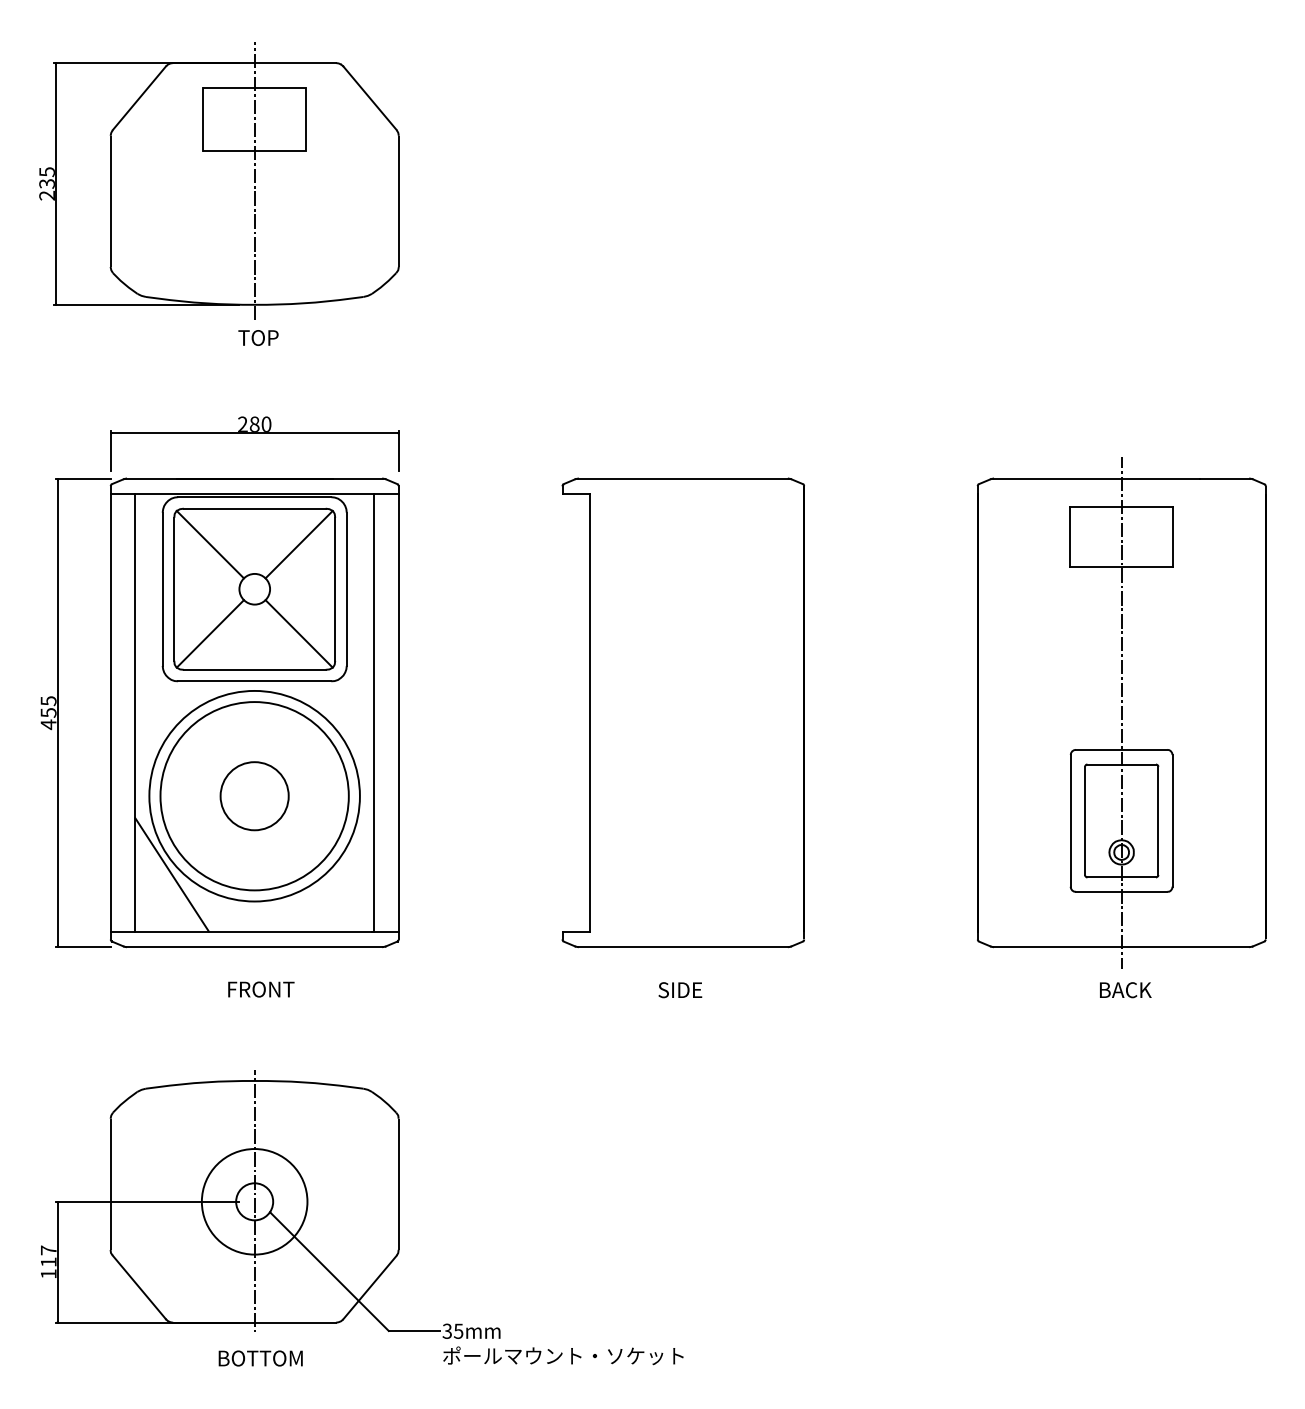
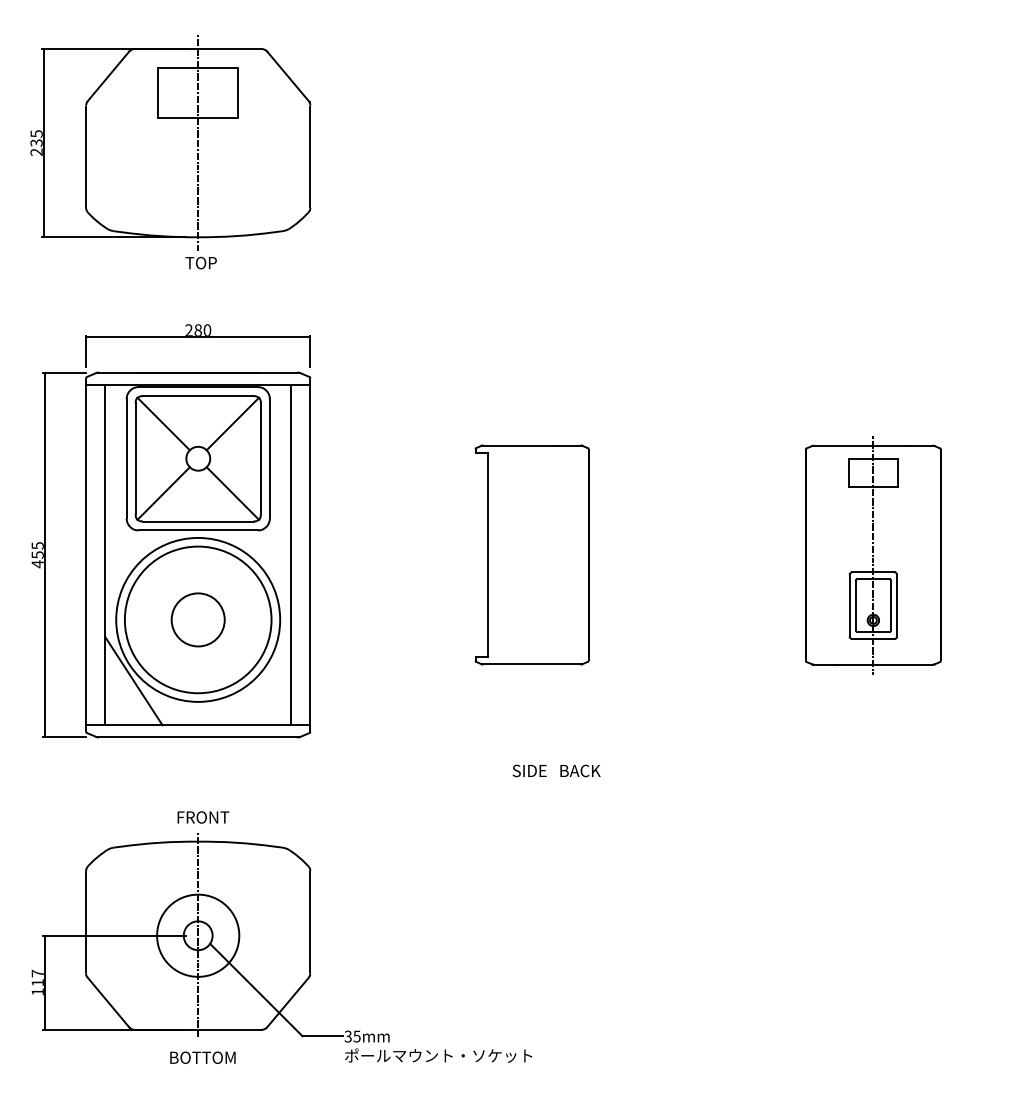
part: (682, 712) -> (531, 554), size x0.6
part: (1121, 713) -> (873, 555), size x0.6
text: (261, 989) -> (203, 817), moved
text: (1125, 989) -> (580, 770), moved

